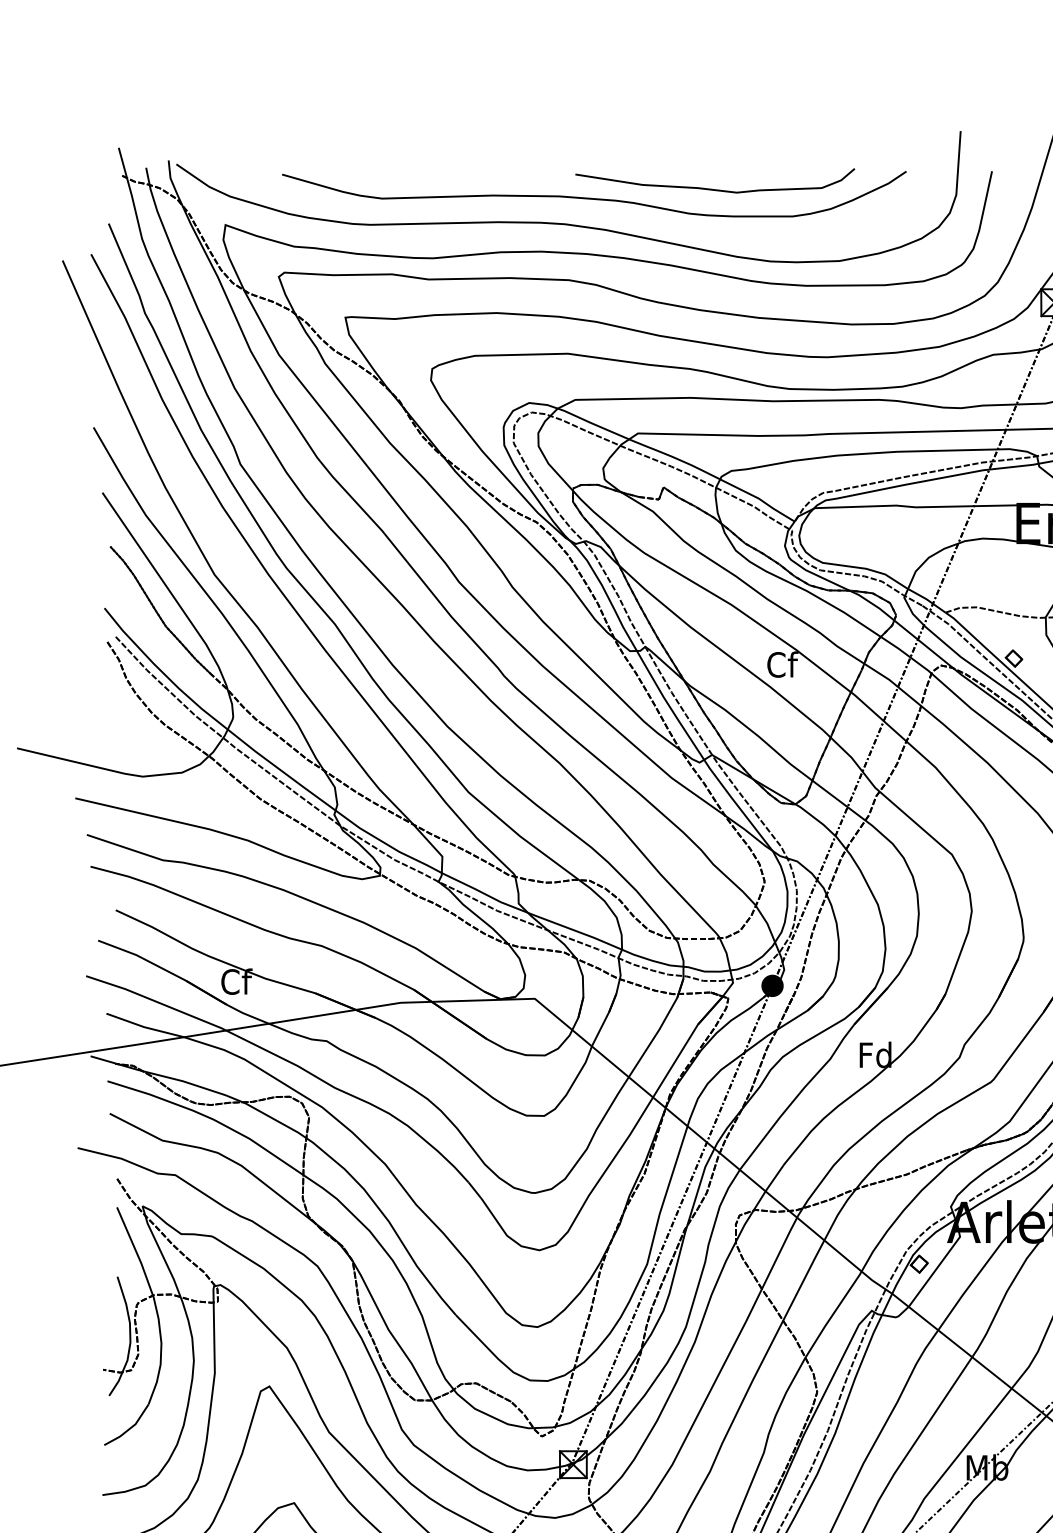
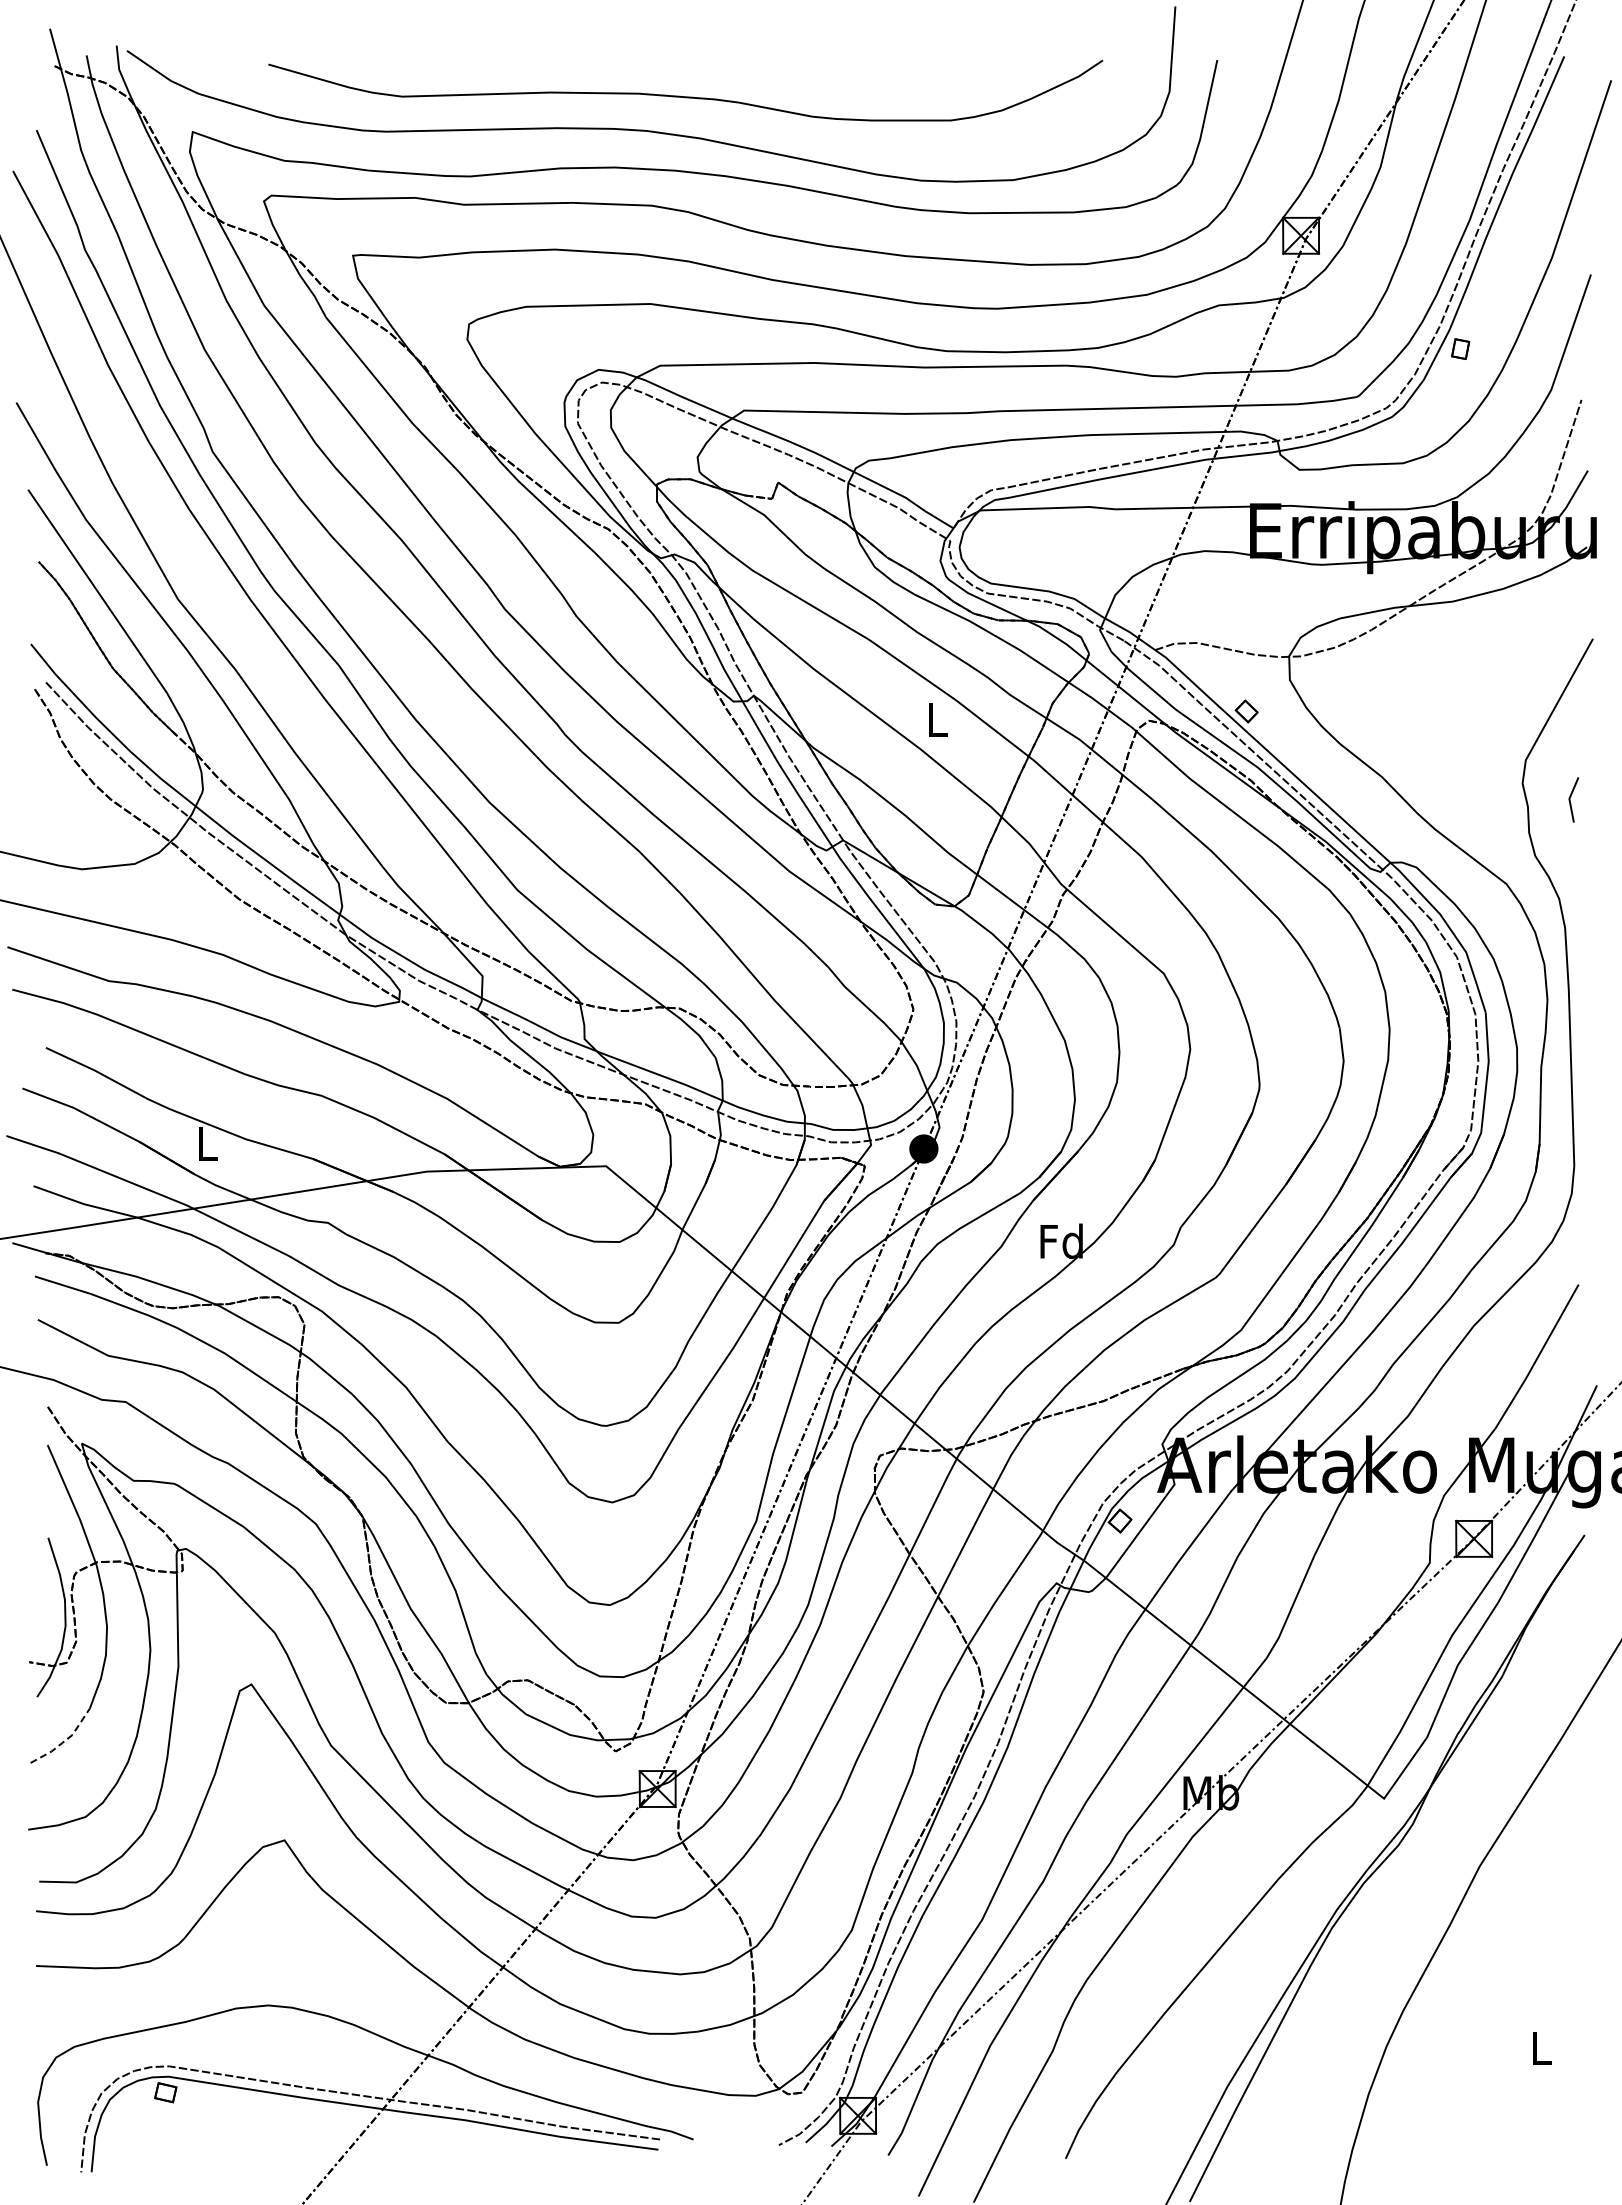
curve: (715, 189) -> (847, 84), removed
text: (782, 664) -> (937, 719), Cf -> L
text: (236, 981) -> (207, 1143), Cf -> L
line: (130, 1428) -> (65, 1740), solid -> dashed

